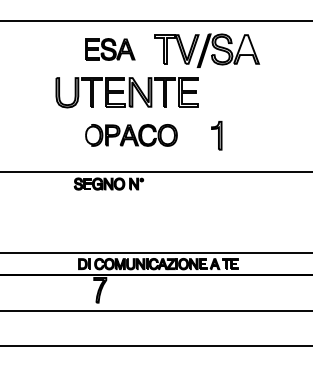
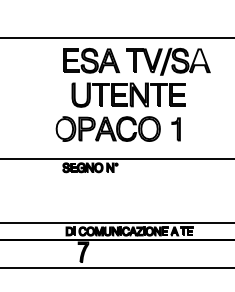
part: (109, 49) -> (90, 60), size x1.43
part: (126, 92) -> (128, 94), moved
part: (131, 135) -> (108, 129), size x1.43

